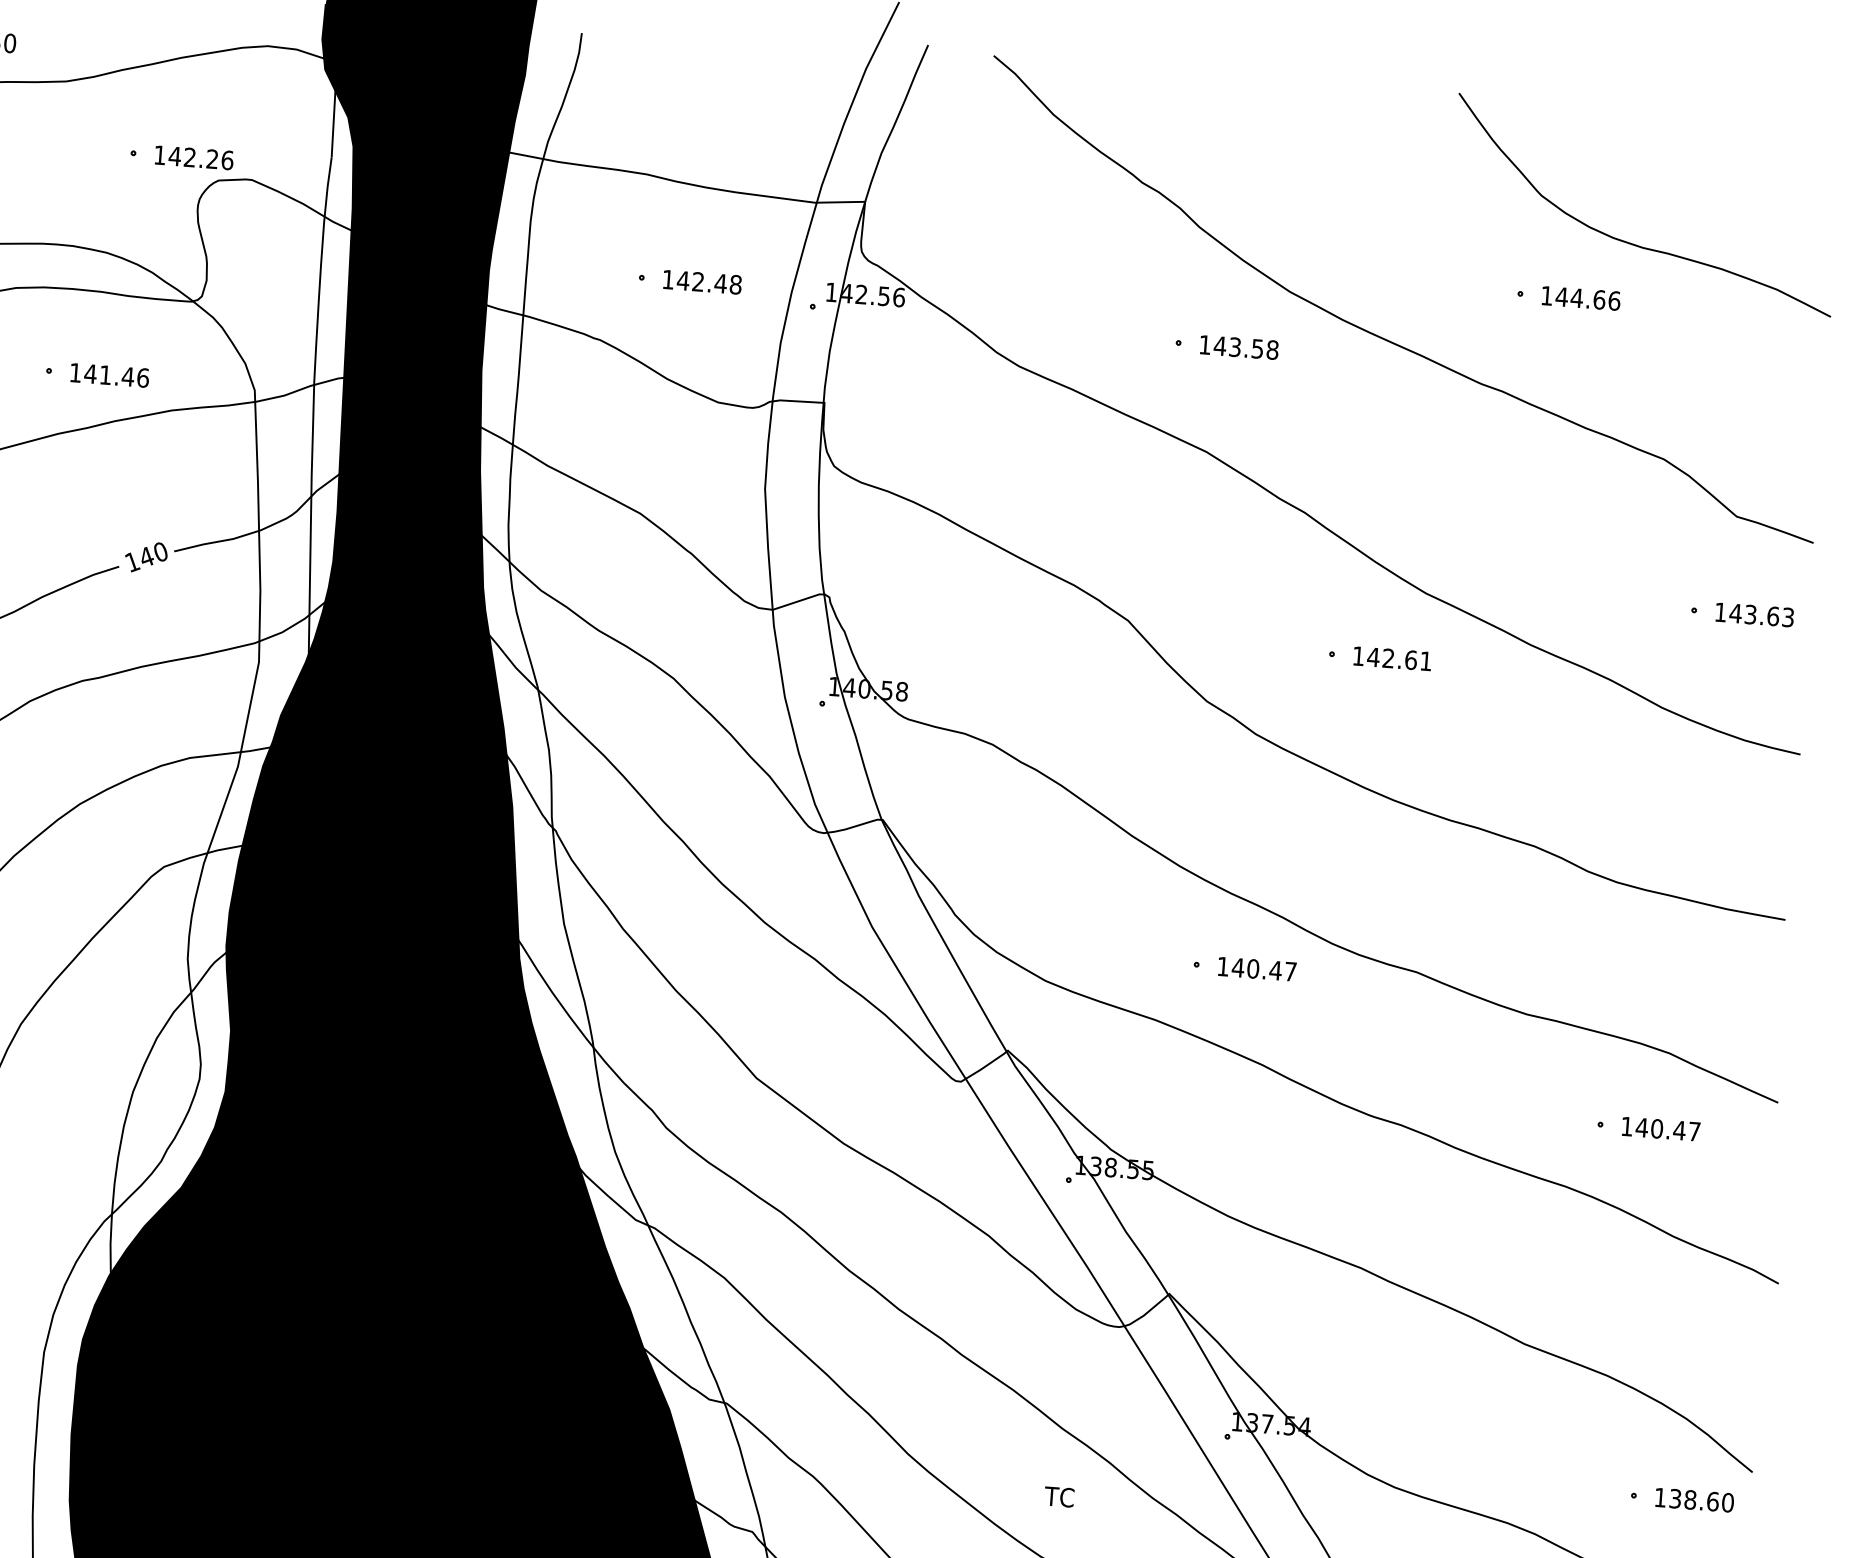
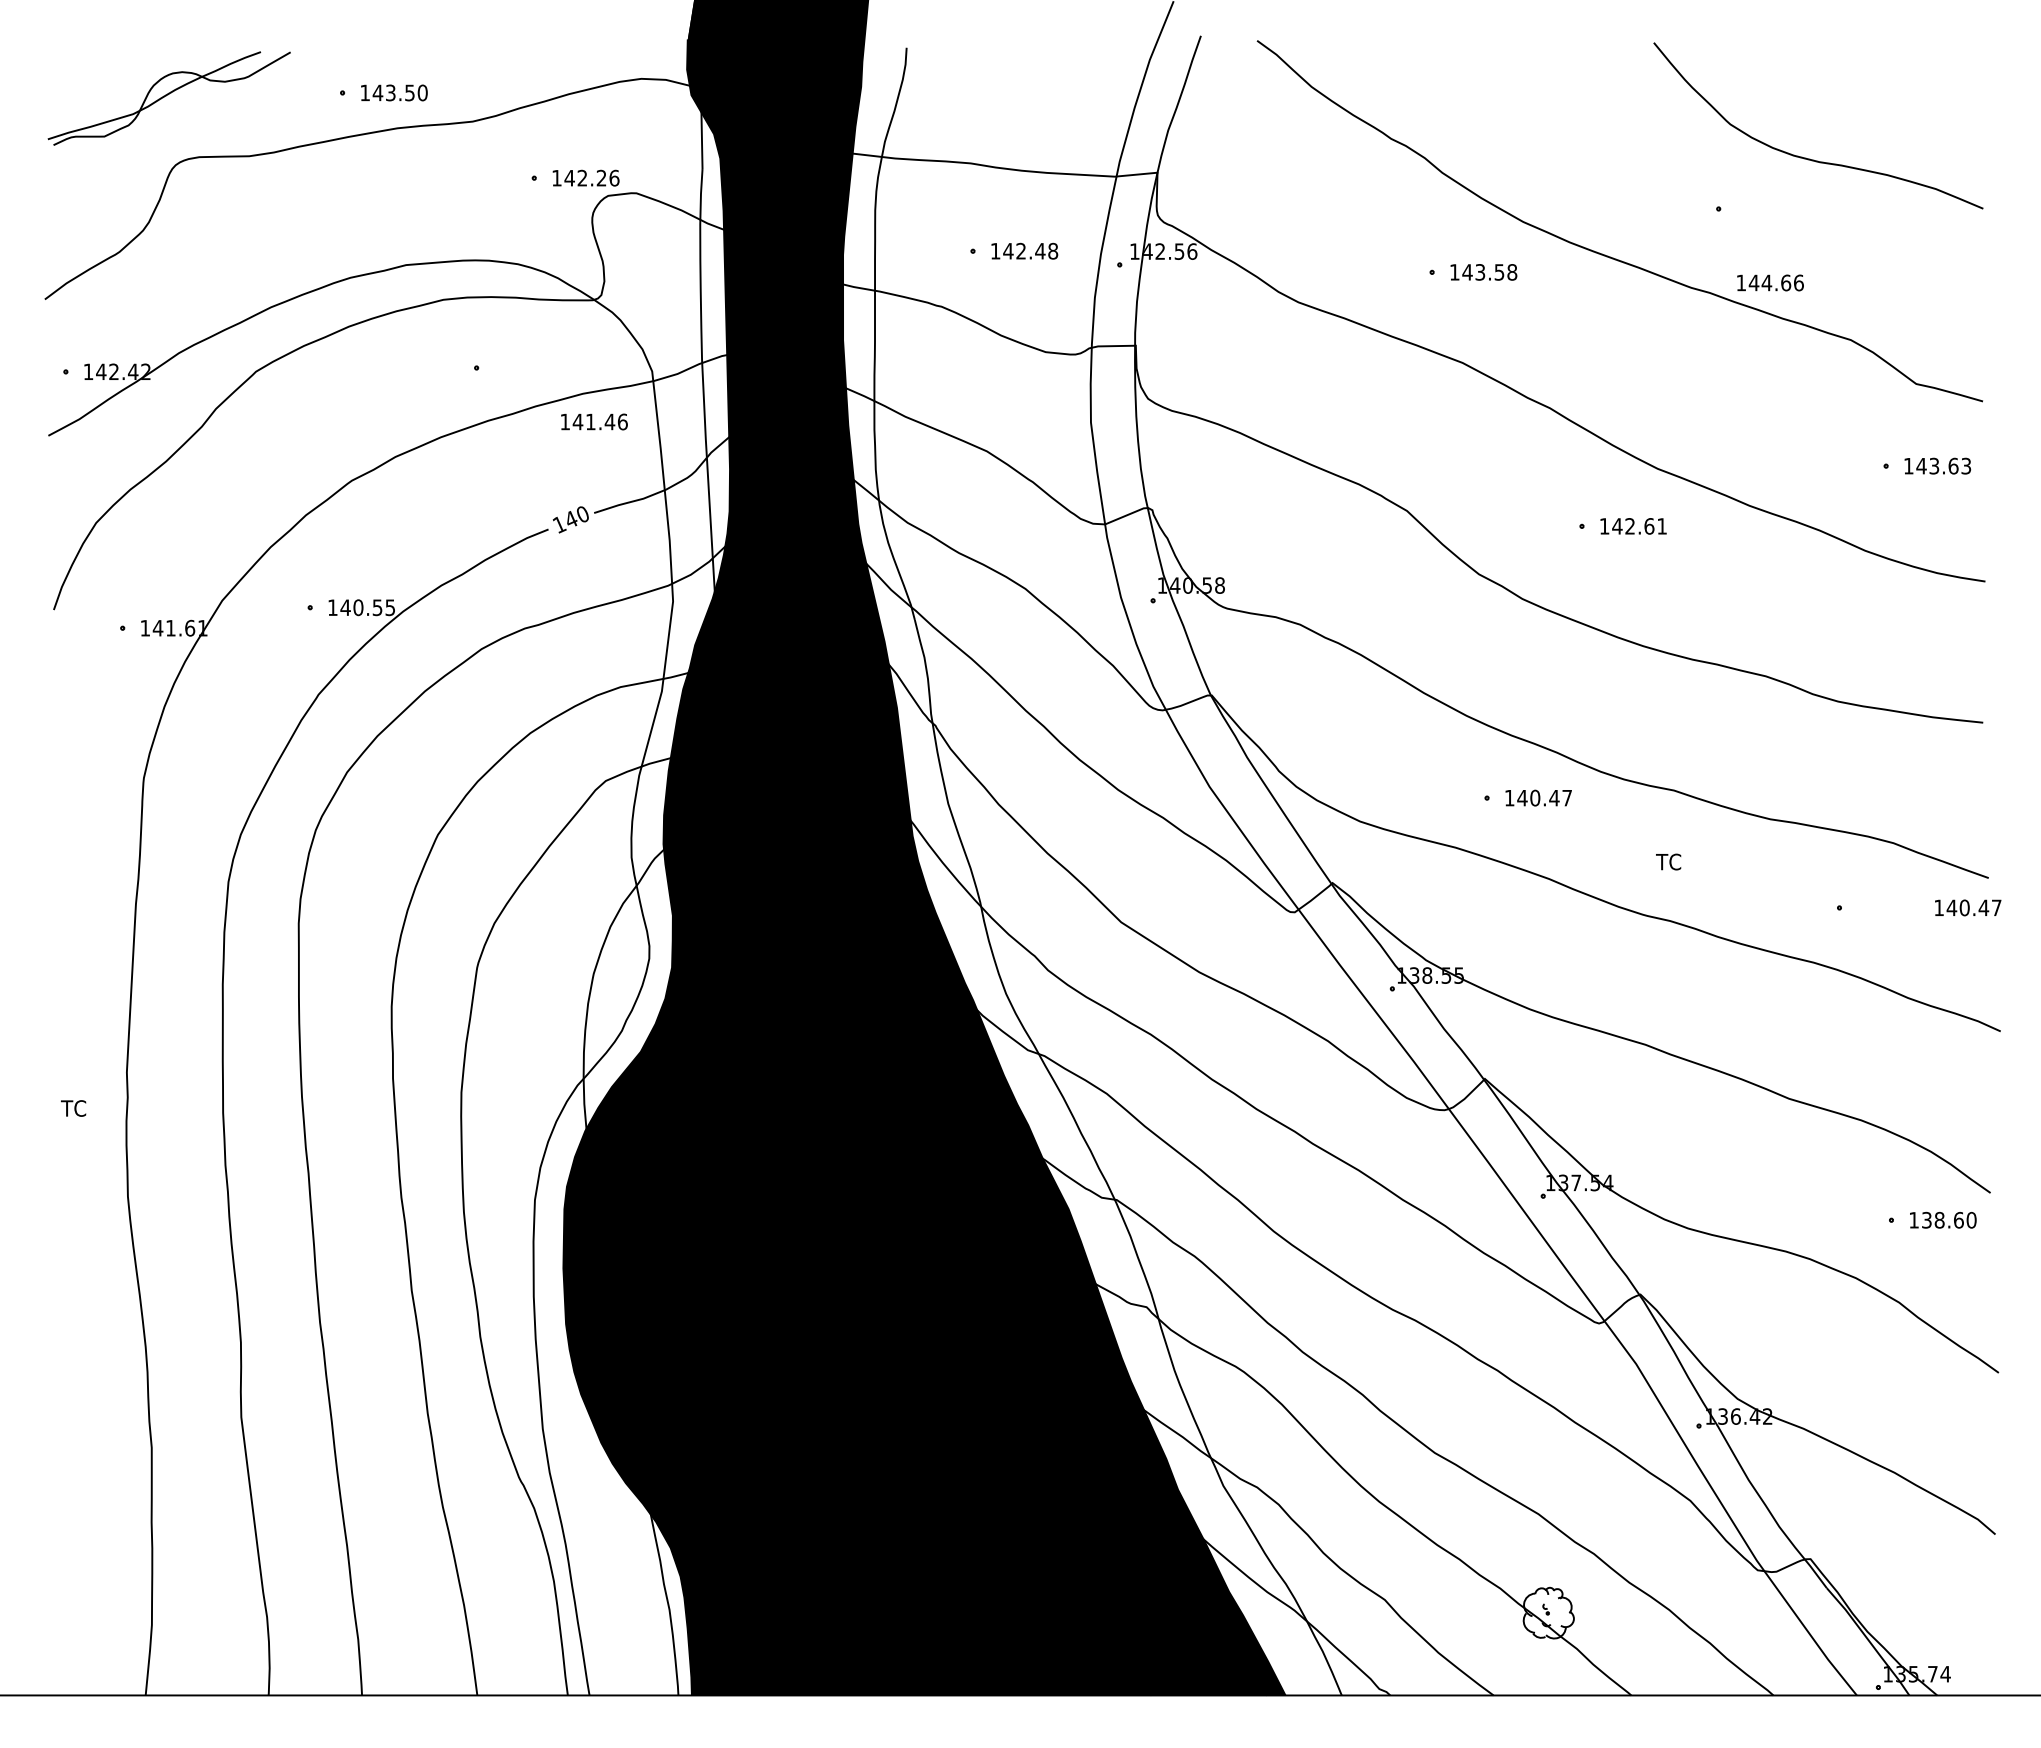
text: (1581, 297) -> (1770, 282), moved
text: (109, 374) -> (594, 421), moved
text: (1661, 1128) -> (1968, 907), moved
text: (1059, 1496) -> (1668, 861), moved

